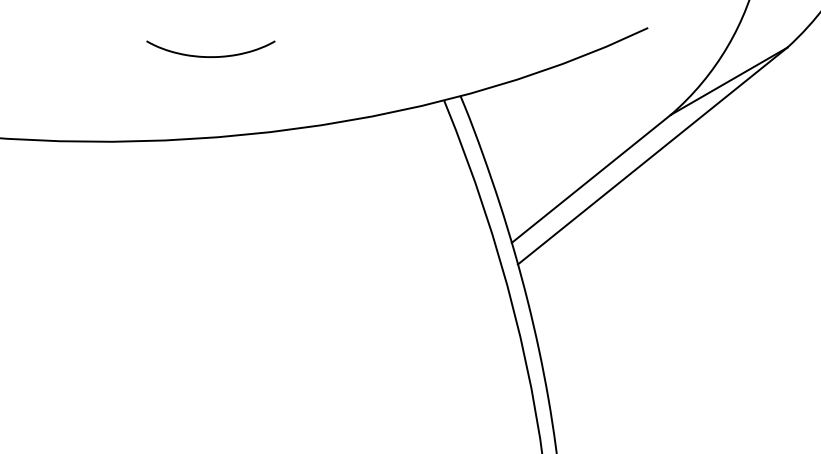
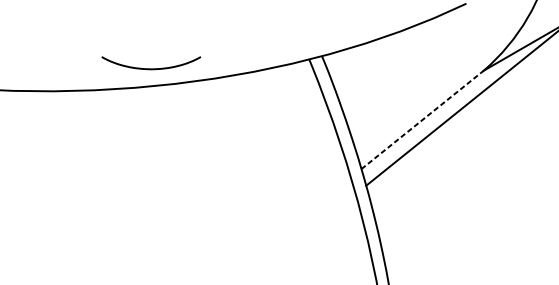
curve: (210, 56) -> (151, 68), moved
line: (591, 178) -> (422, 119), solid -> dashed

